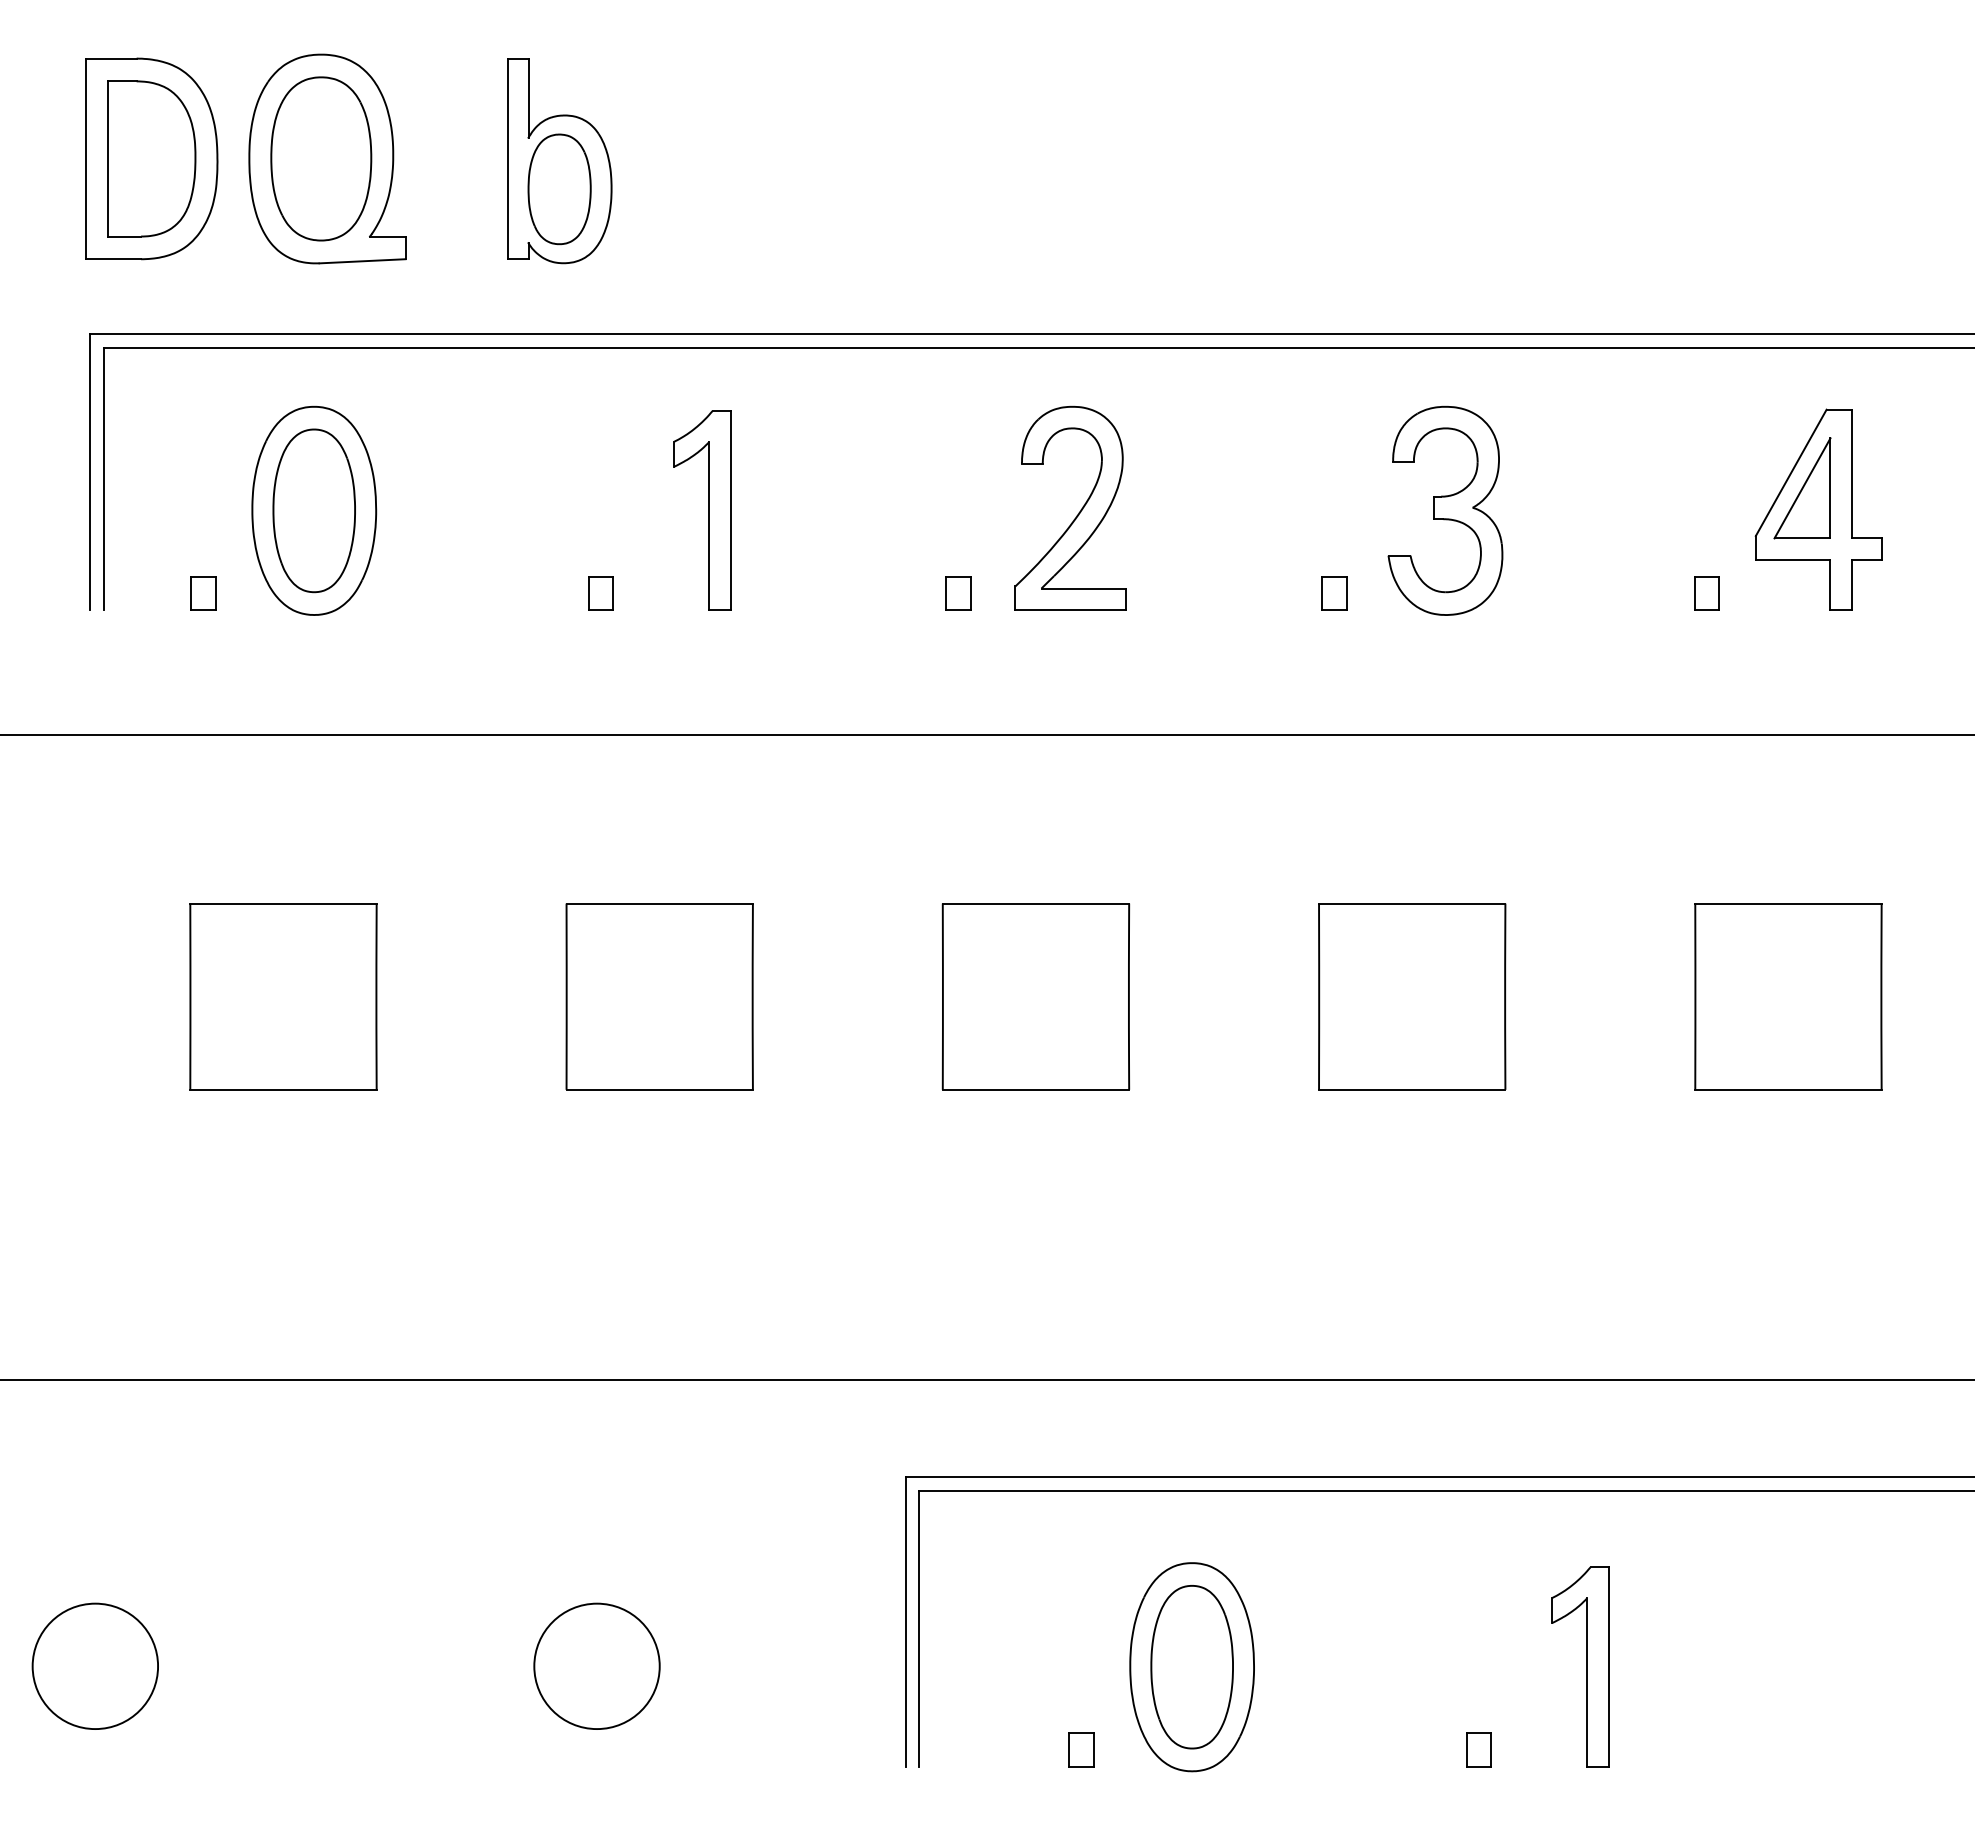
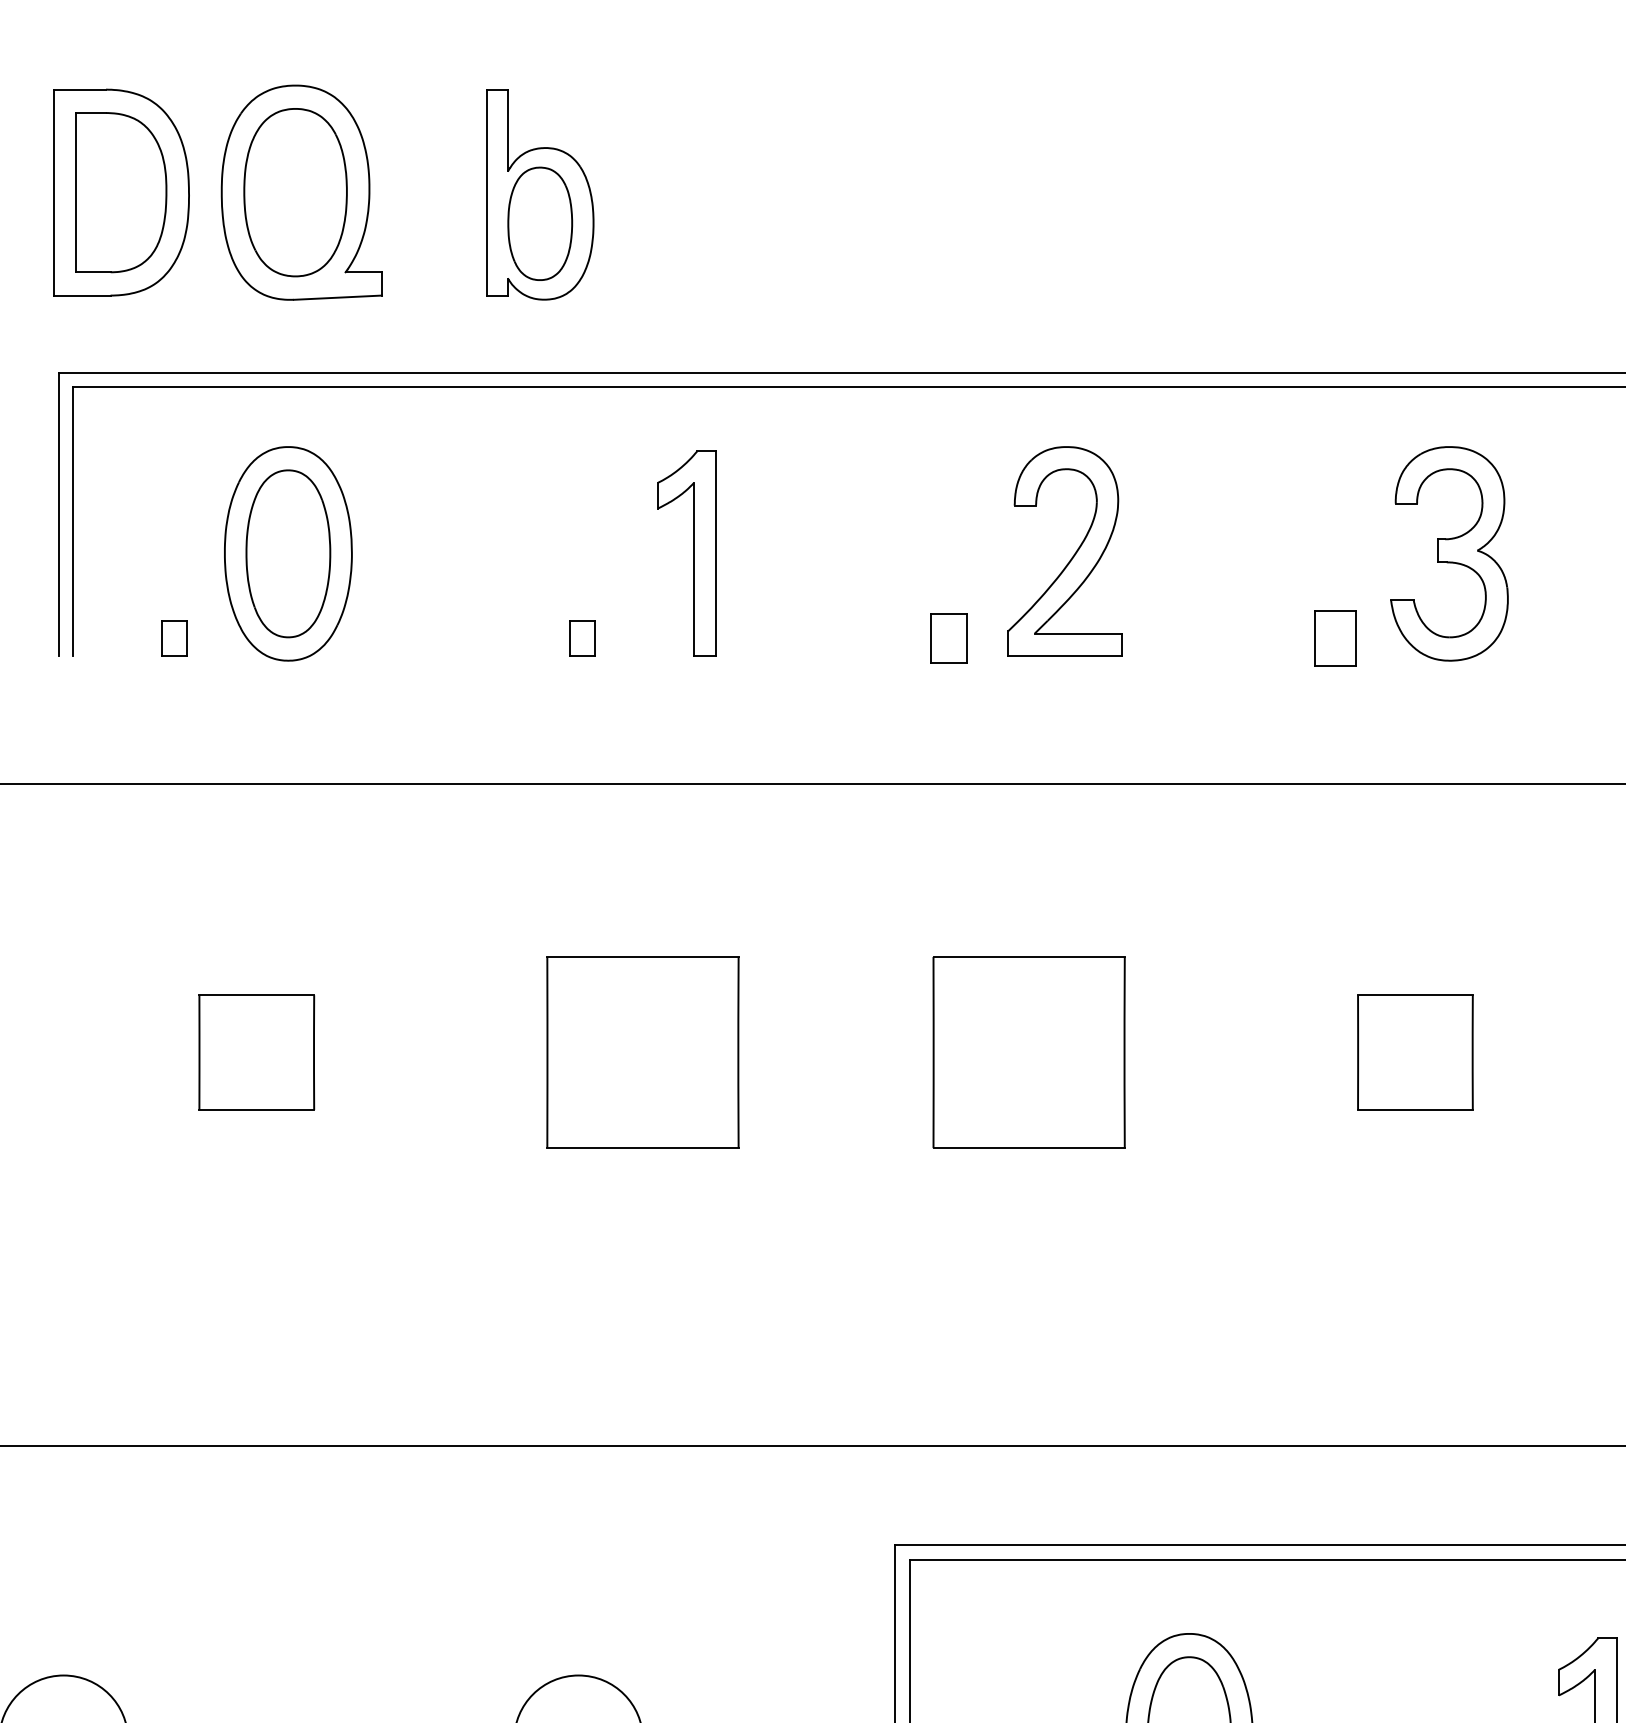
part: (958, 593) -> (949, 638), size x1.4
part: (1334, 593) -> (1335, 638), size x1.6
part: (283, 996) -> (256, 1052), size x0.6
part: (1412, 996) -> (1415, 1052), size x0.6

